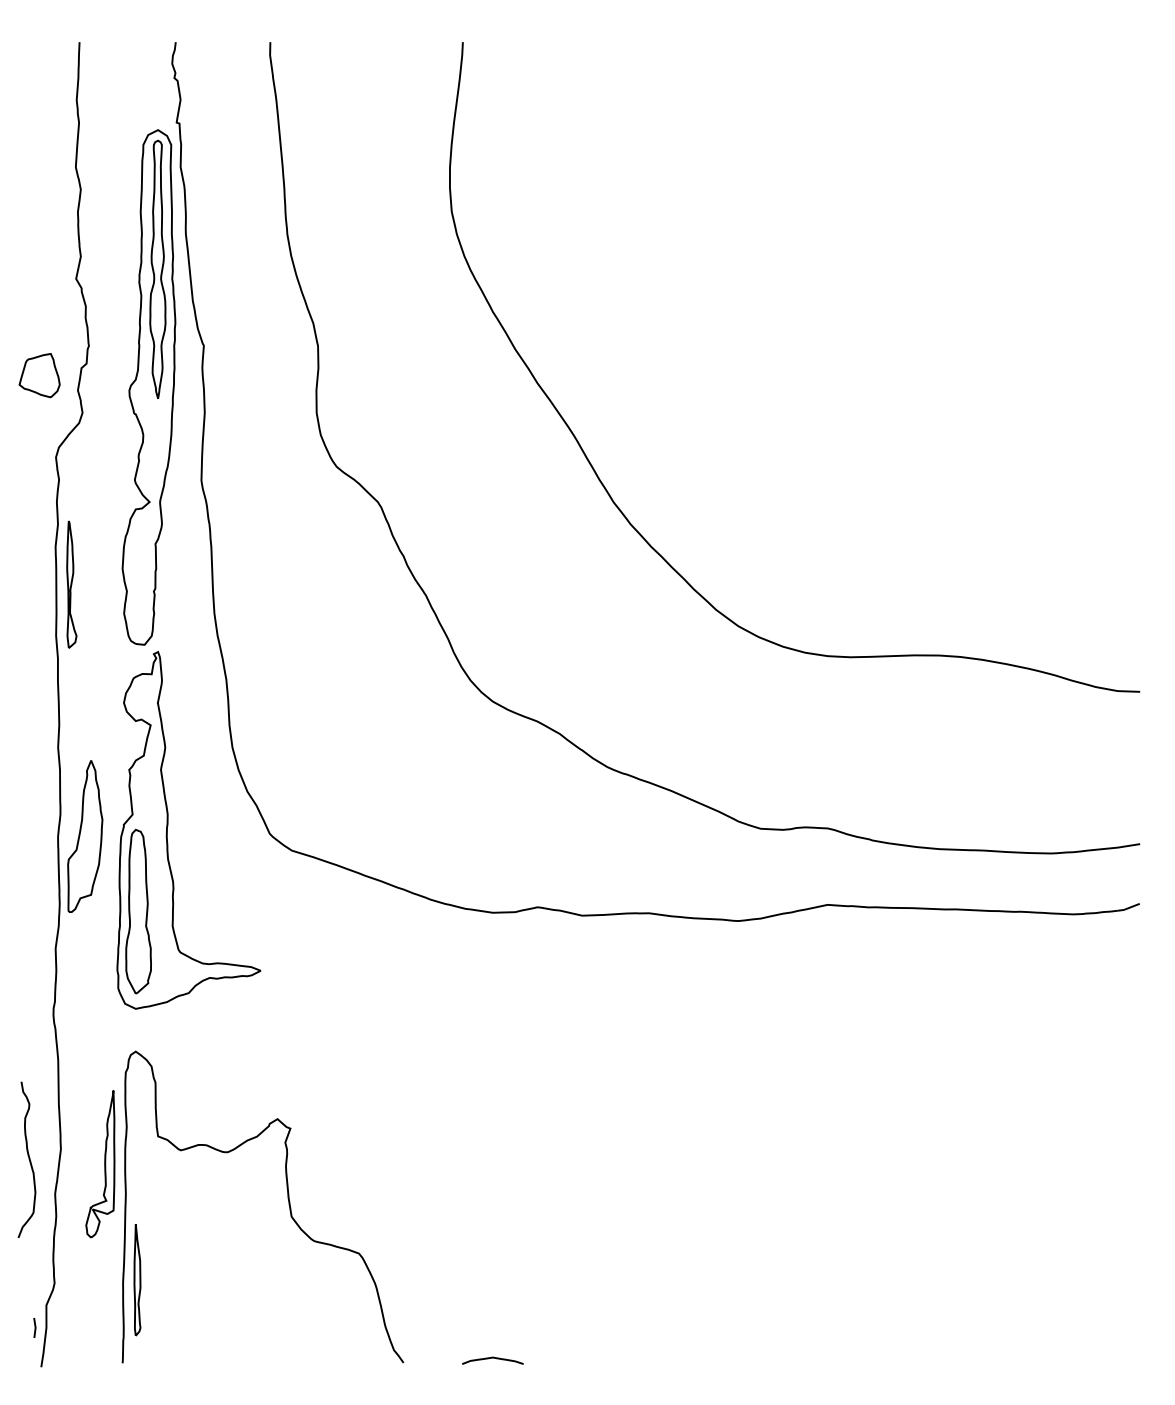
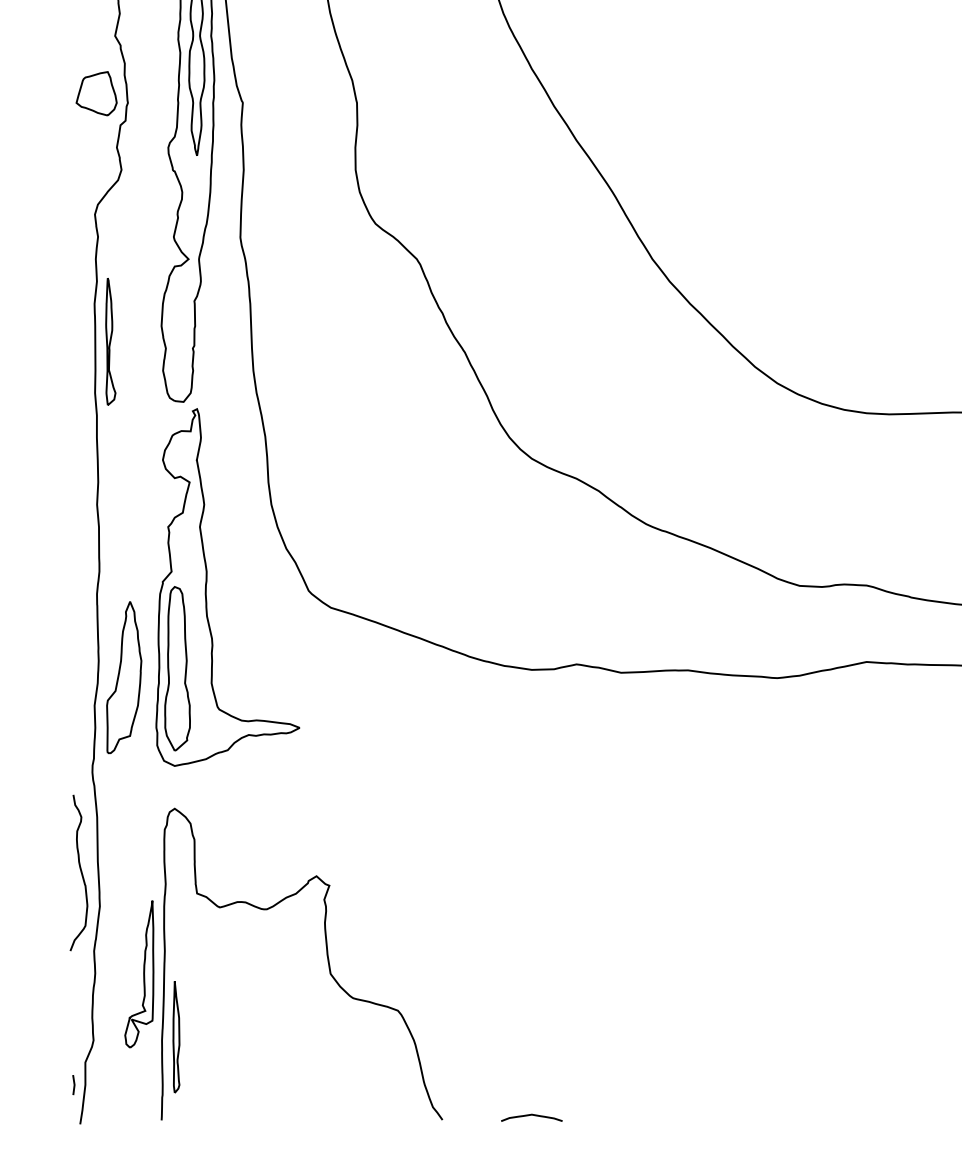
part: (39, 375) -> (96, 93), moved
part: (85, 836) -> (124, 677), moved
curve: (28, 1159) -> (80, 872), moved
part: (100, 1164) -> (139, 974), moved

